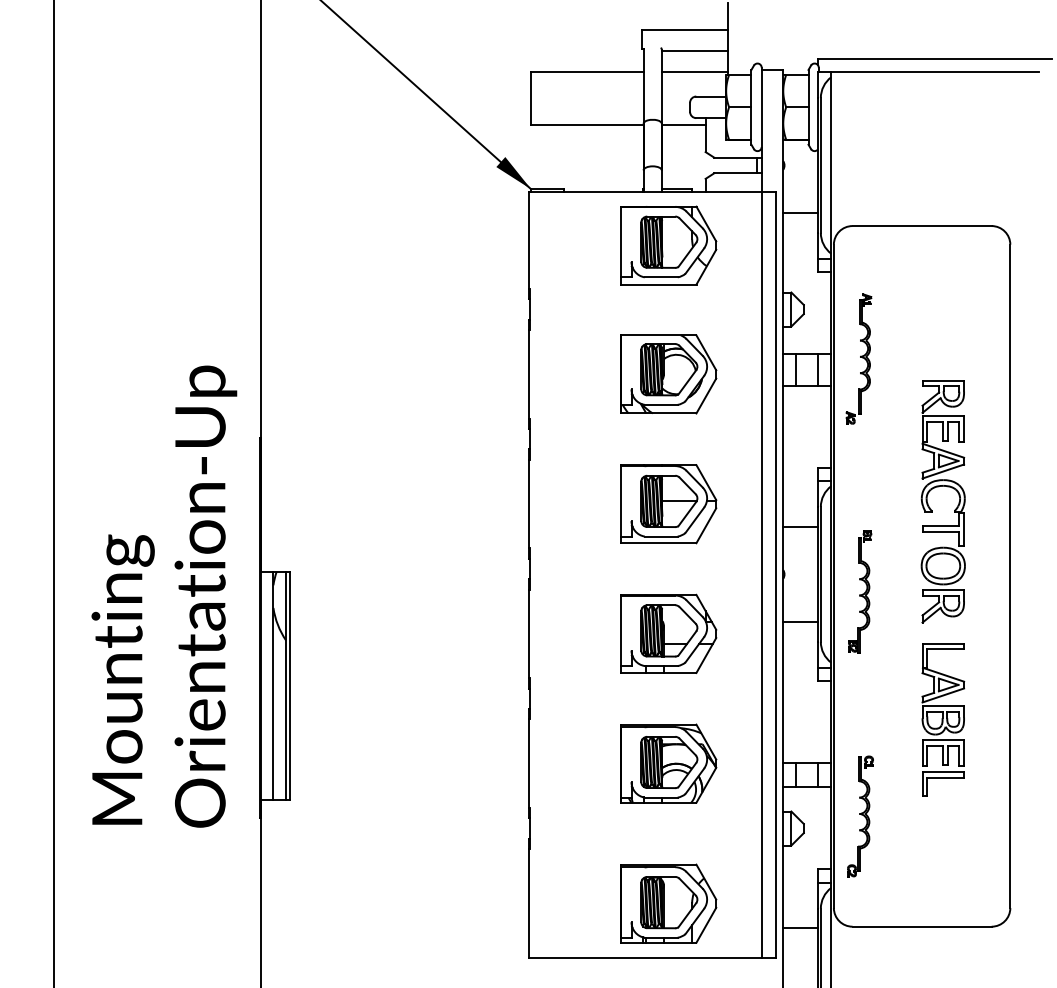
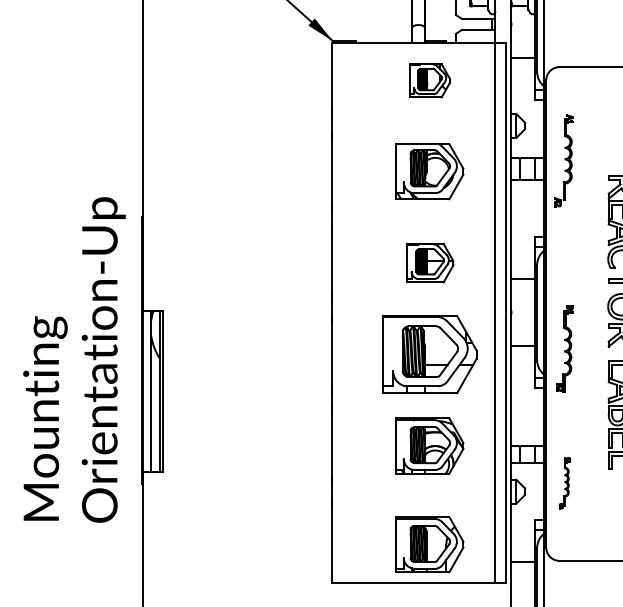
part: (668, 245) -> (429, 80), size x0.6
part: (668, 504) -> (429, 263), size x0.7
part: (860, 591) -> (565, 348), moved
text: (164, 596) -> (74, 359), moved
part: (668, 633) -> (429, 354), size x1.4
part: (860, 816) -> (565, 483), size x0.6

